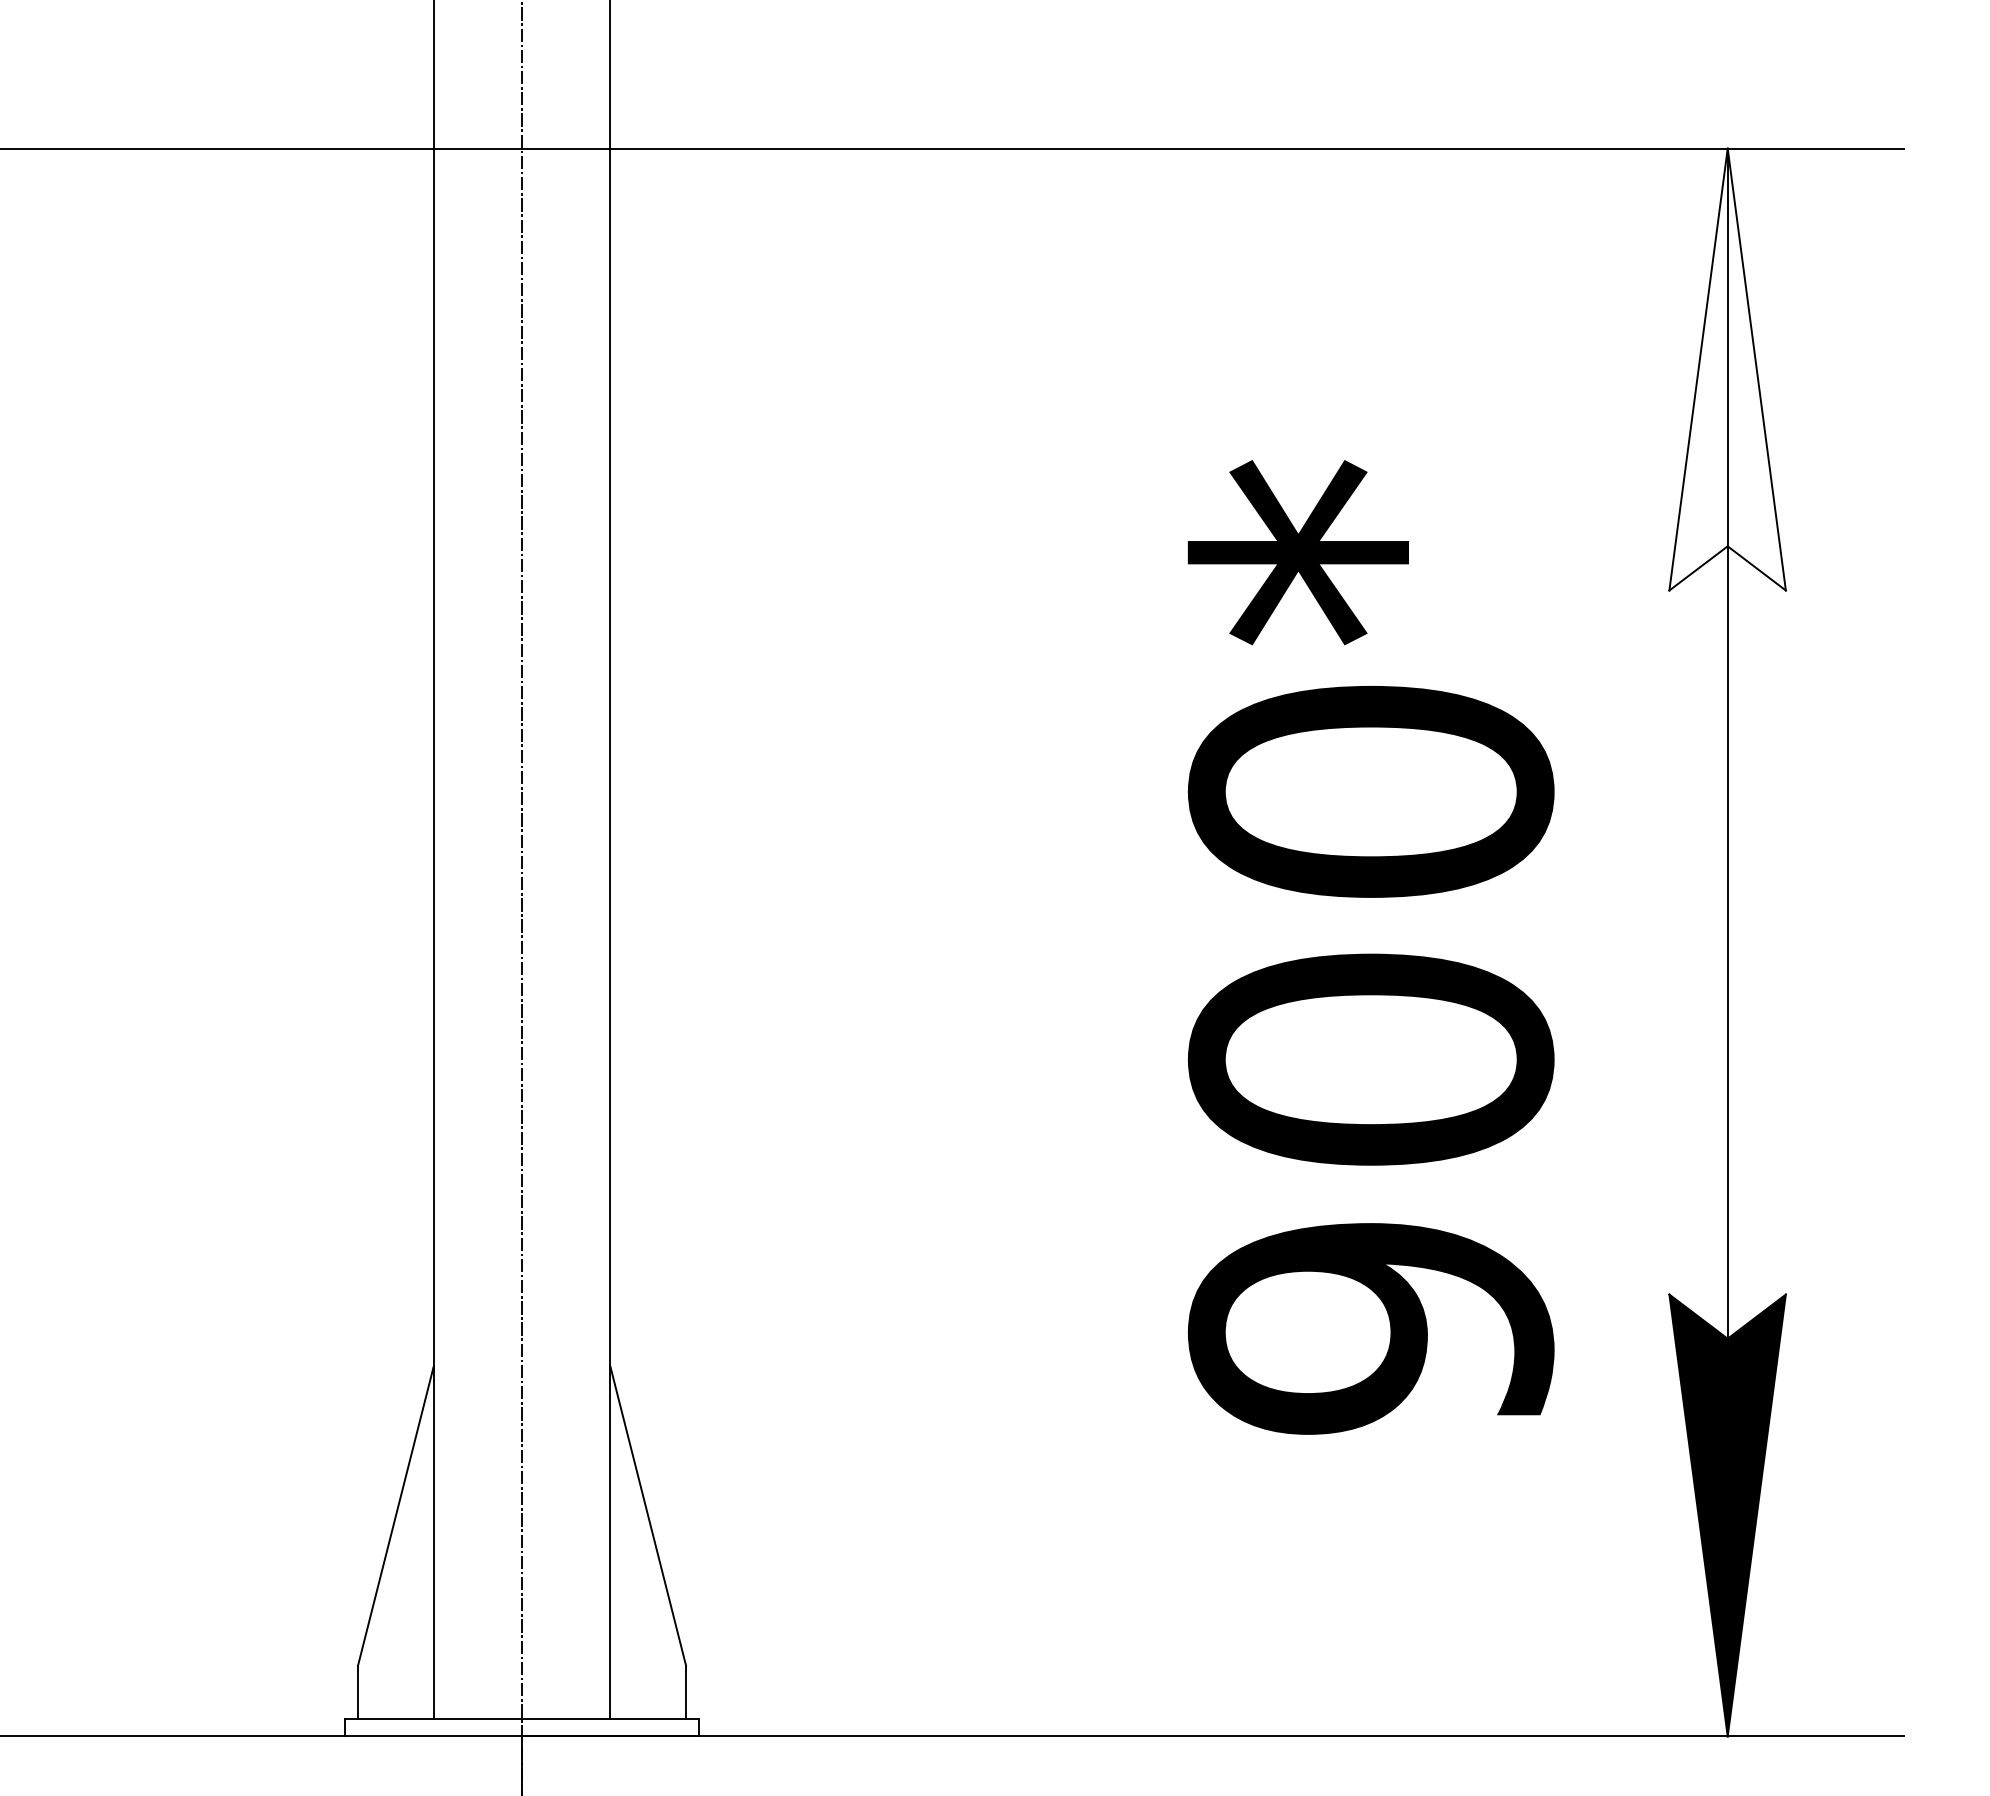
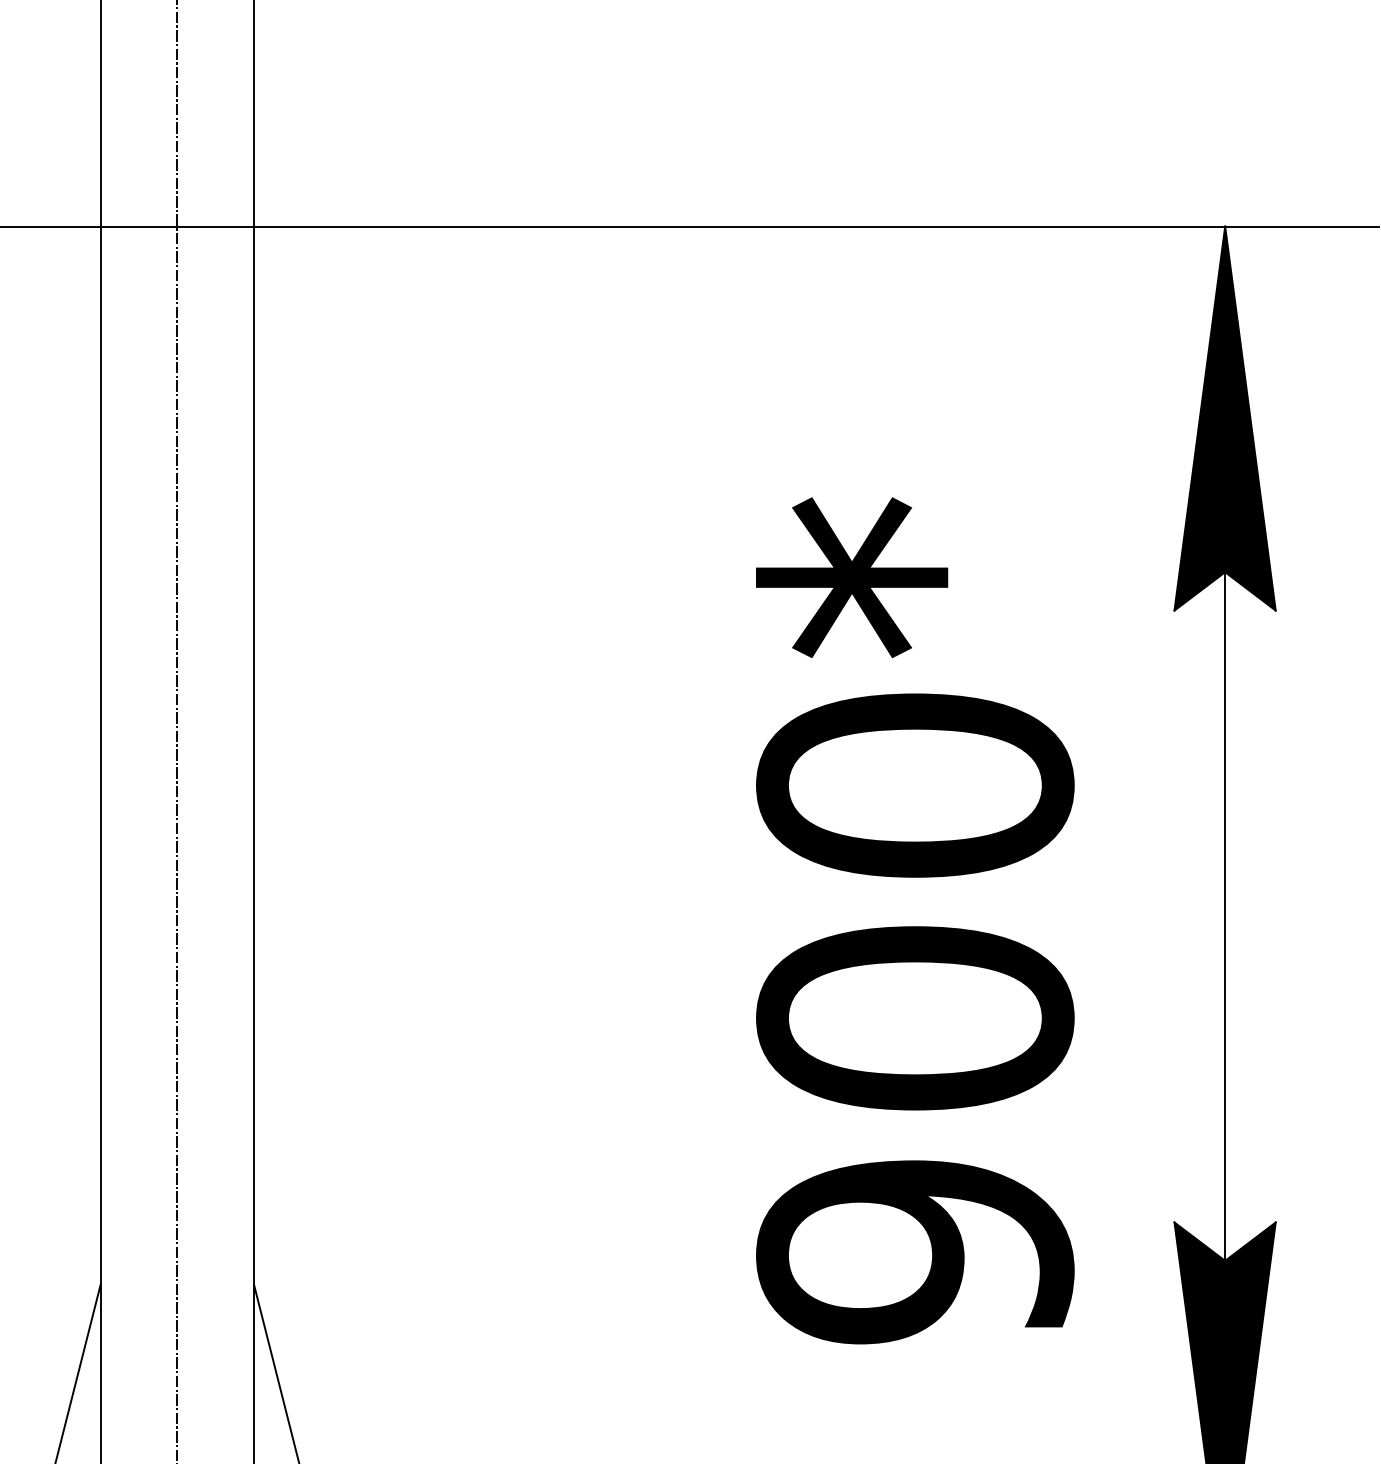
fill: (1727, 369) -> (1224, 418), added

